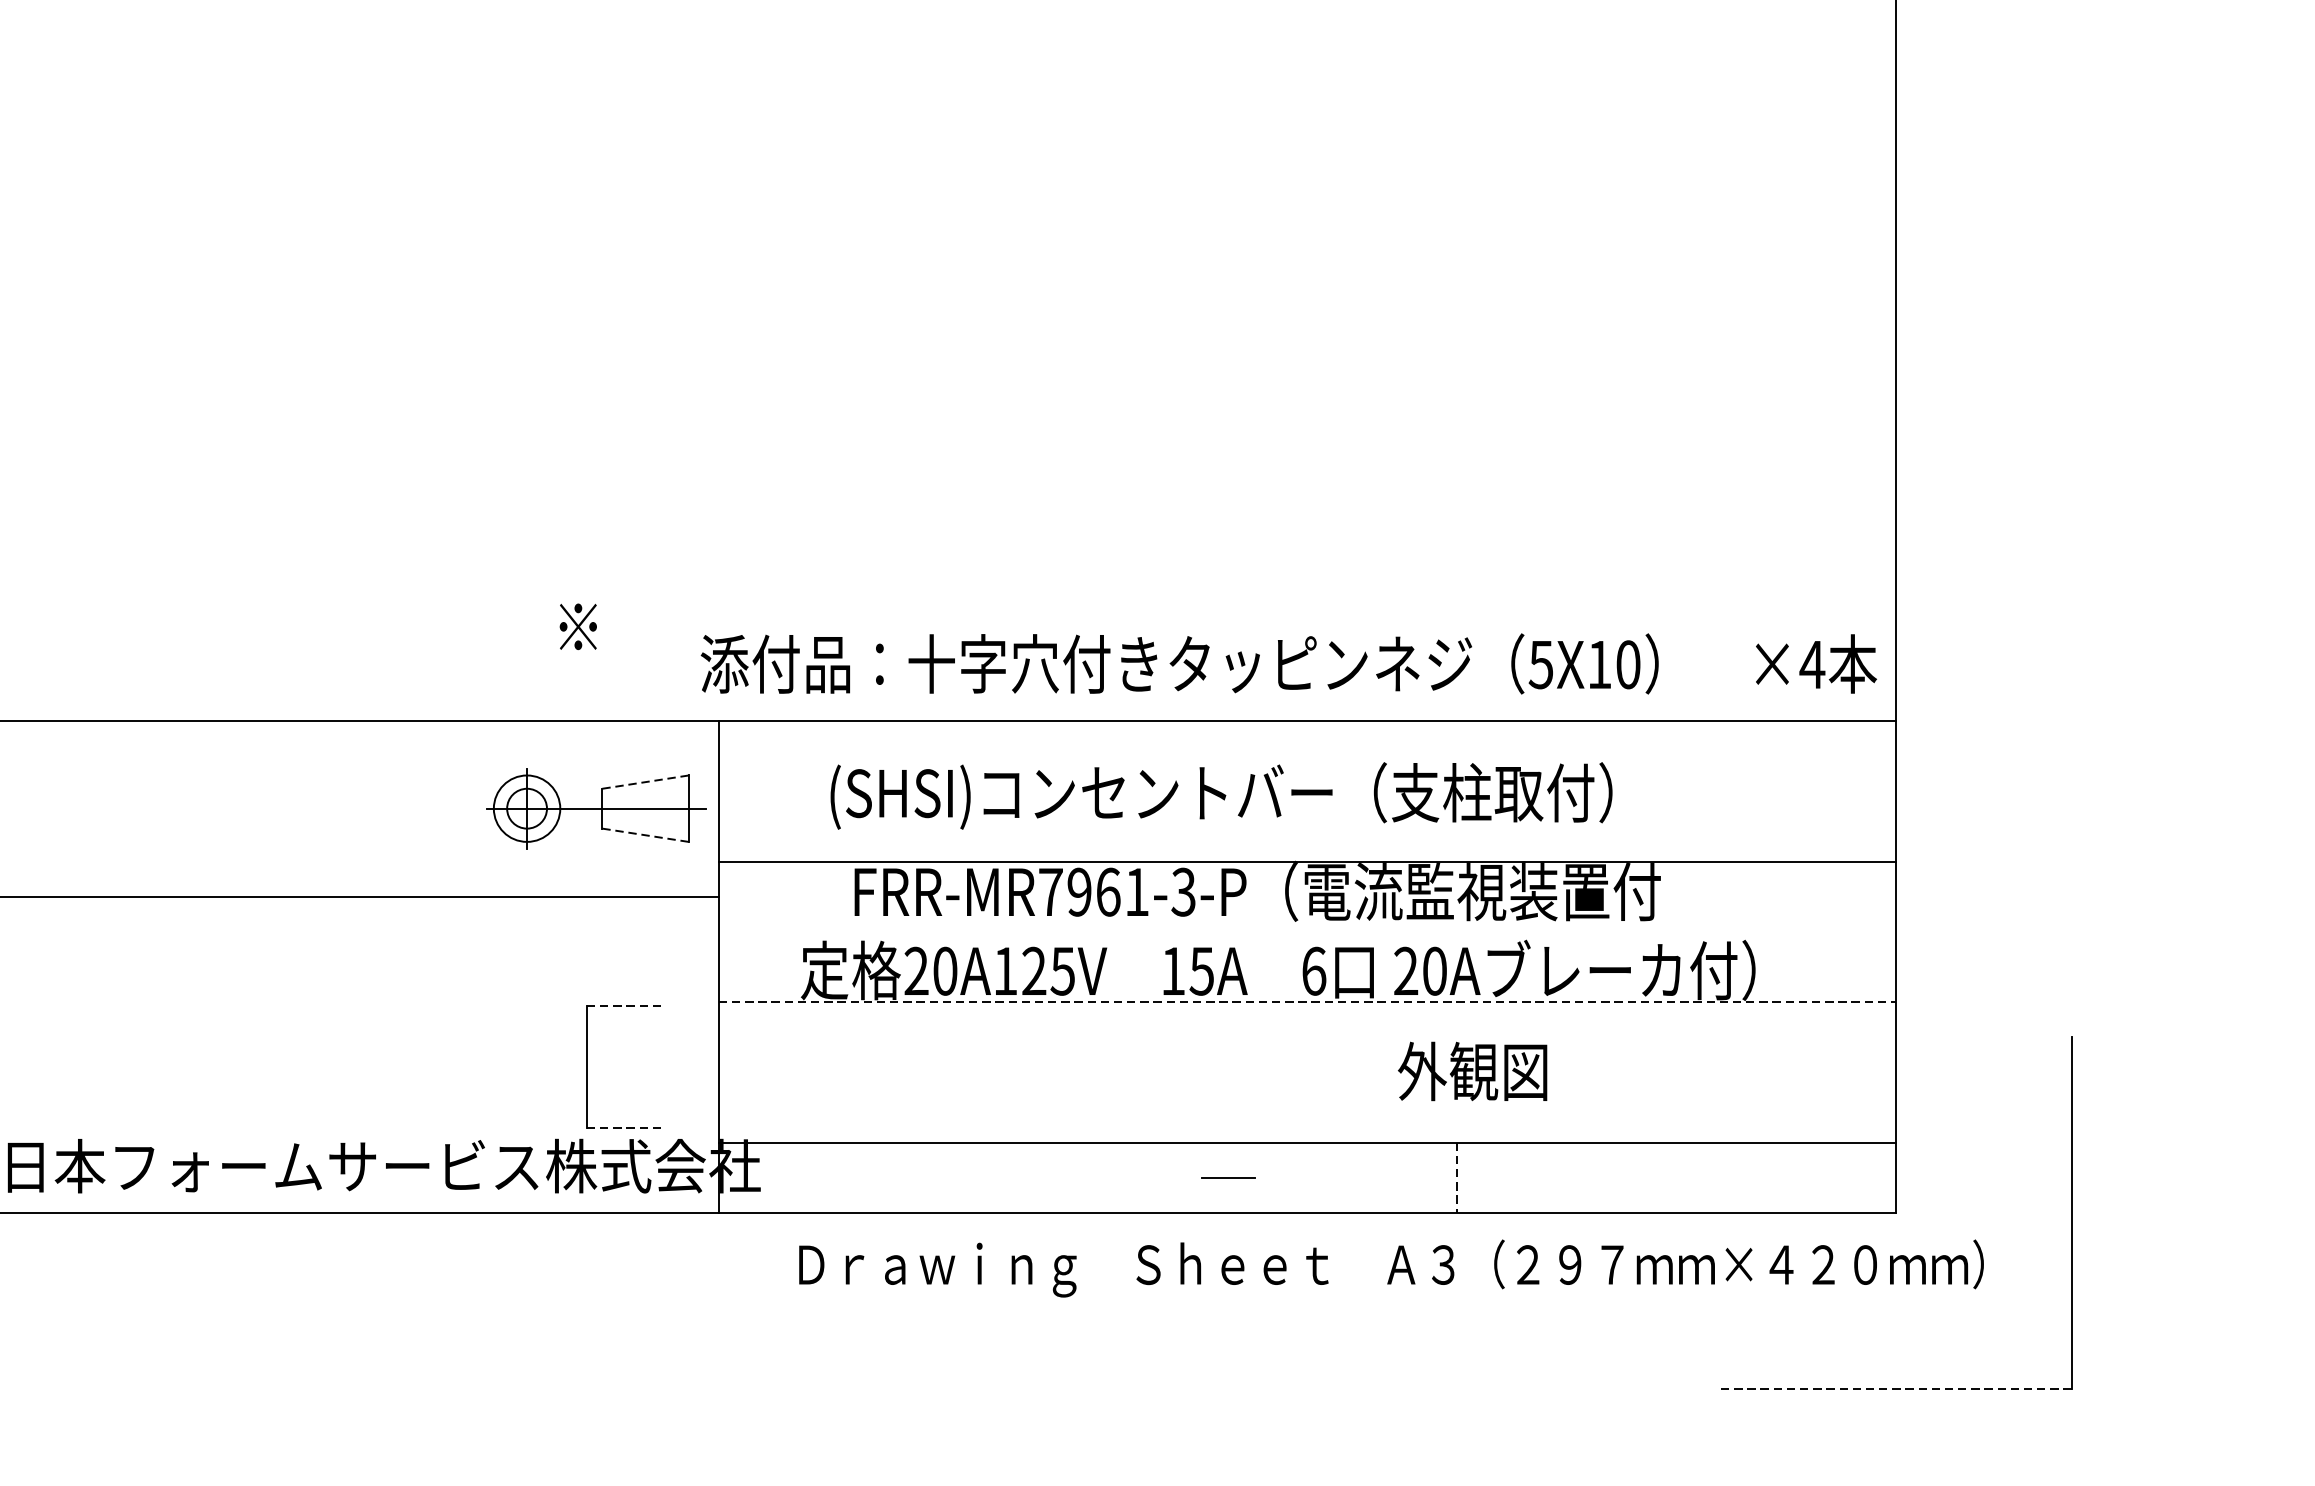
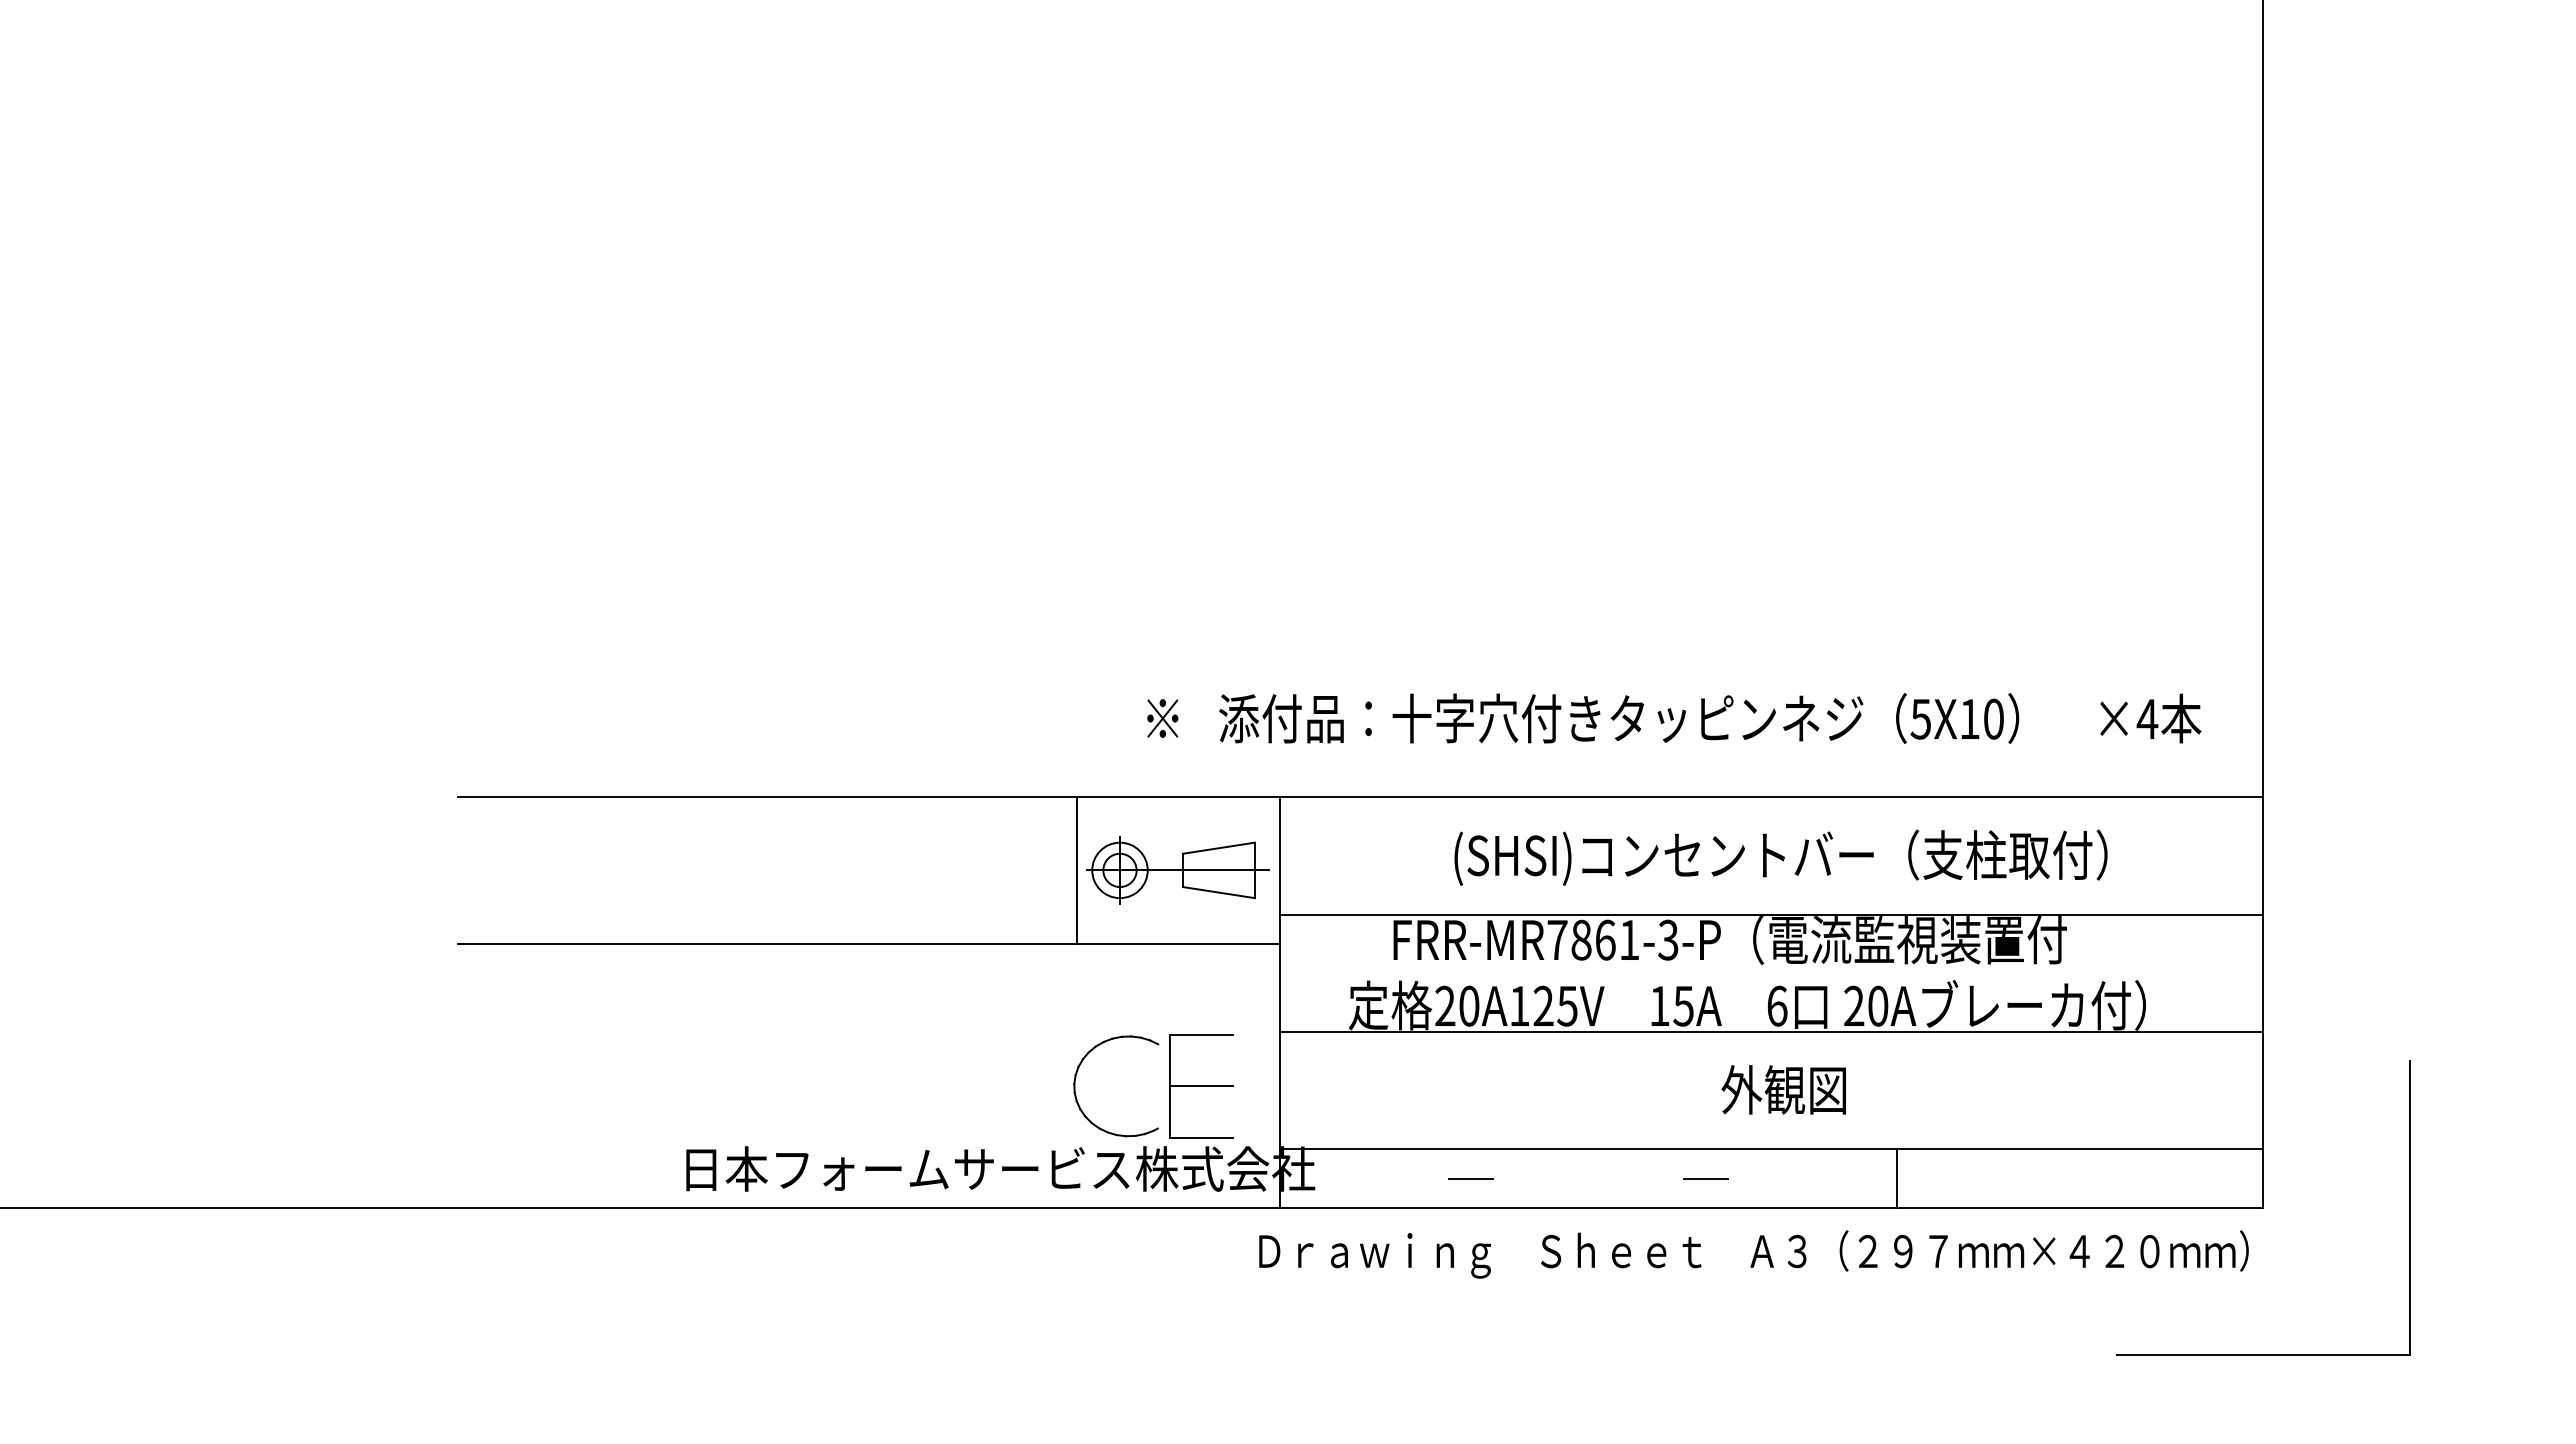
text: (1289, 663) -> (1710, 718), moved
line: (646, 782) -> (1219, 848), dashed -> solid
text: (1220, 795) -> (1780, 857), moved
line: (474, 808) -> (1076, 870), added
line: (646, 835) -> (1219, 892), dashed -> solid
text: (1079, 891) -> (1581, 939), FRR-MR7961-3-P -> FRR-MR7861-3-P
line: (1307, 1001) -> (1771, 1031), dashed -> solid
line: (624, 1005) -> (1201, 1034), dashed -> solid
part: (474, 1056) -> (1076, 1077), added
line: (623, 1067) -> (1200, 1086), added
text: (1472, 1071) -> (1783, 1089), moved
line: (624, 1128) -> (1201, 1137), dashed -> solid
line: (946, 1177) -> (1470, 1178), added
line: (1456, 1178) -> (1896, 1179), dashed -> solid
text: (1390, 1268) -> (1753, 1254), moved
line: (1896, 1388) -> (2263, 1354), dashed -> solid

